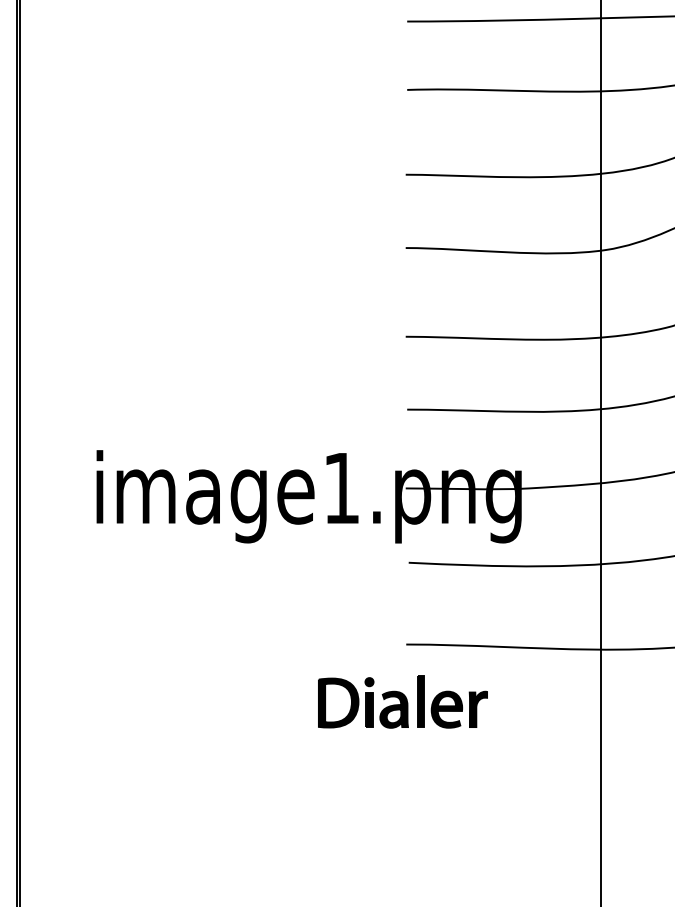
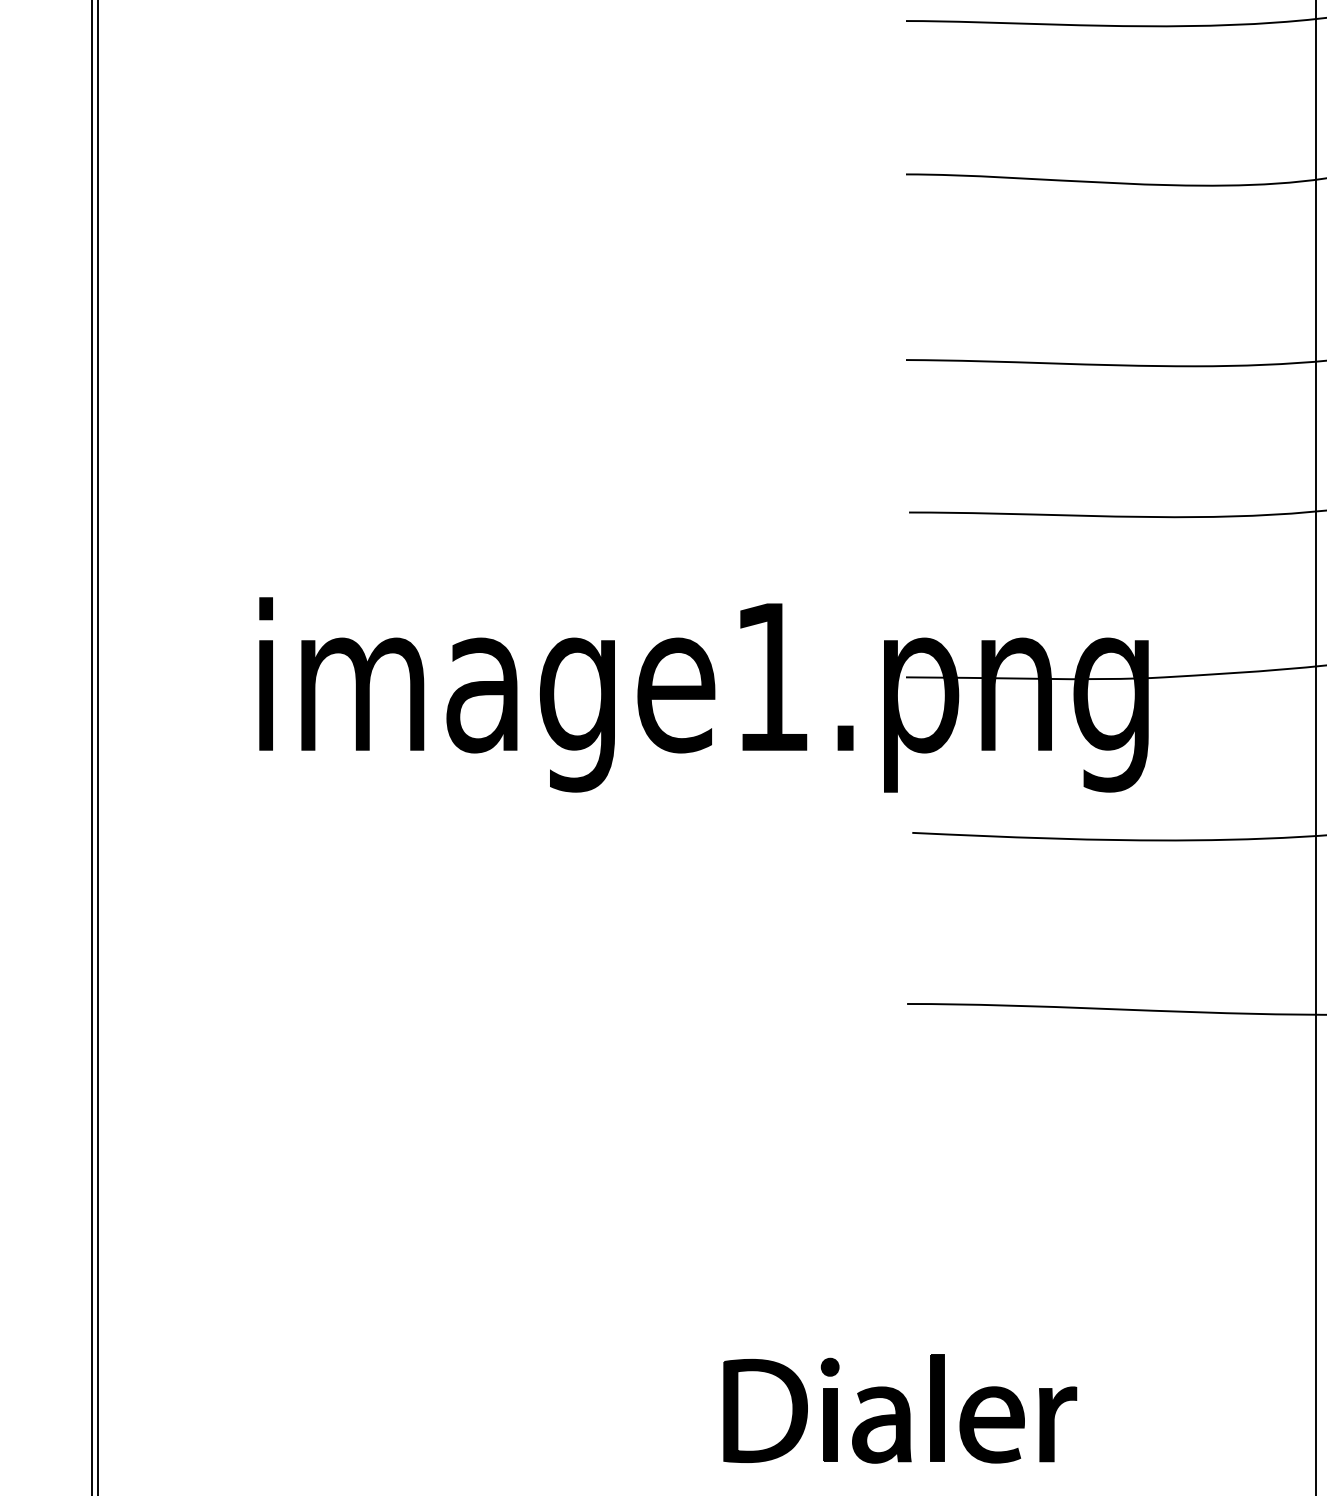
part: (402, 701) -> (899, 1407), moved

